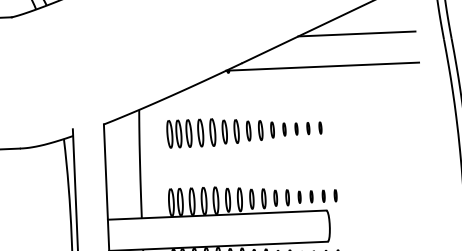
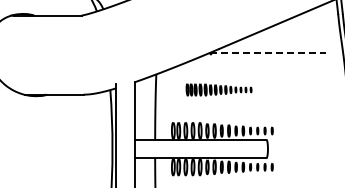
line: (355, 34) -> (288, 34), removed
line: (324, 67) -> (268, 53), solid -> dashed
part: (243, 130) -> (218, 89), size x0.7

